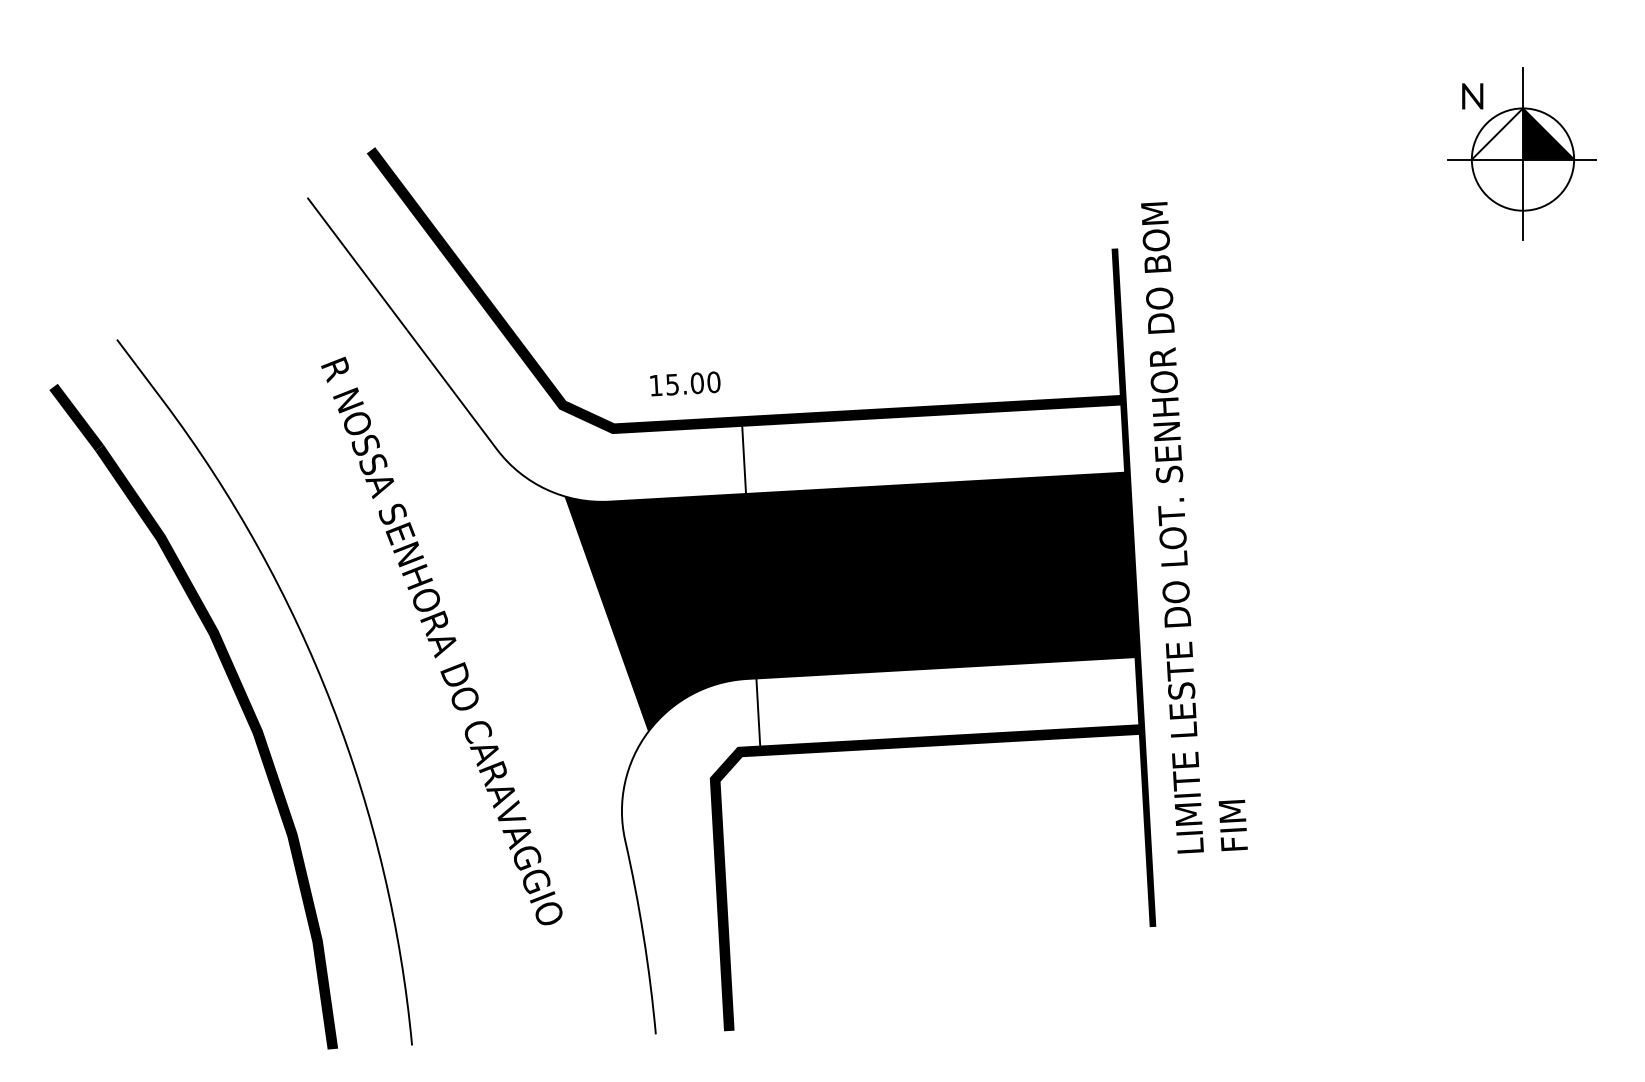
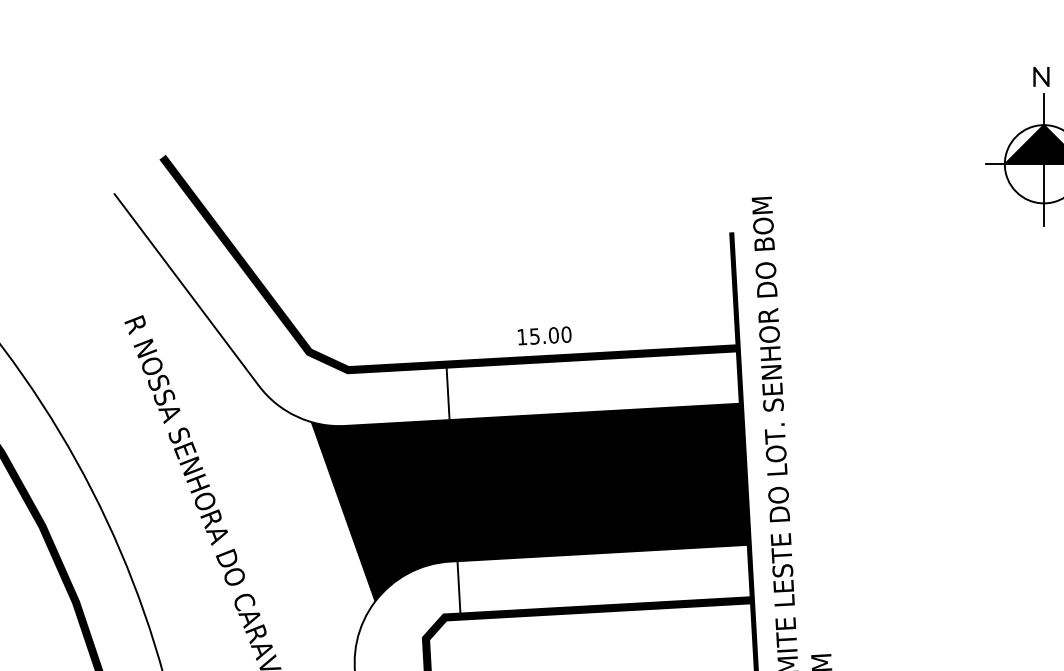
text: (1472, 96) -> (1041, 76), moved
fill: (1496, 133) -> (1023, 144), added
text: (685, 383) -> (544, 335), moved

